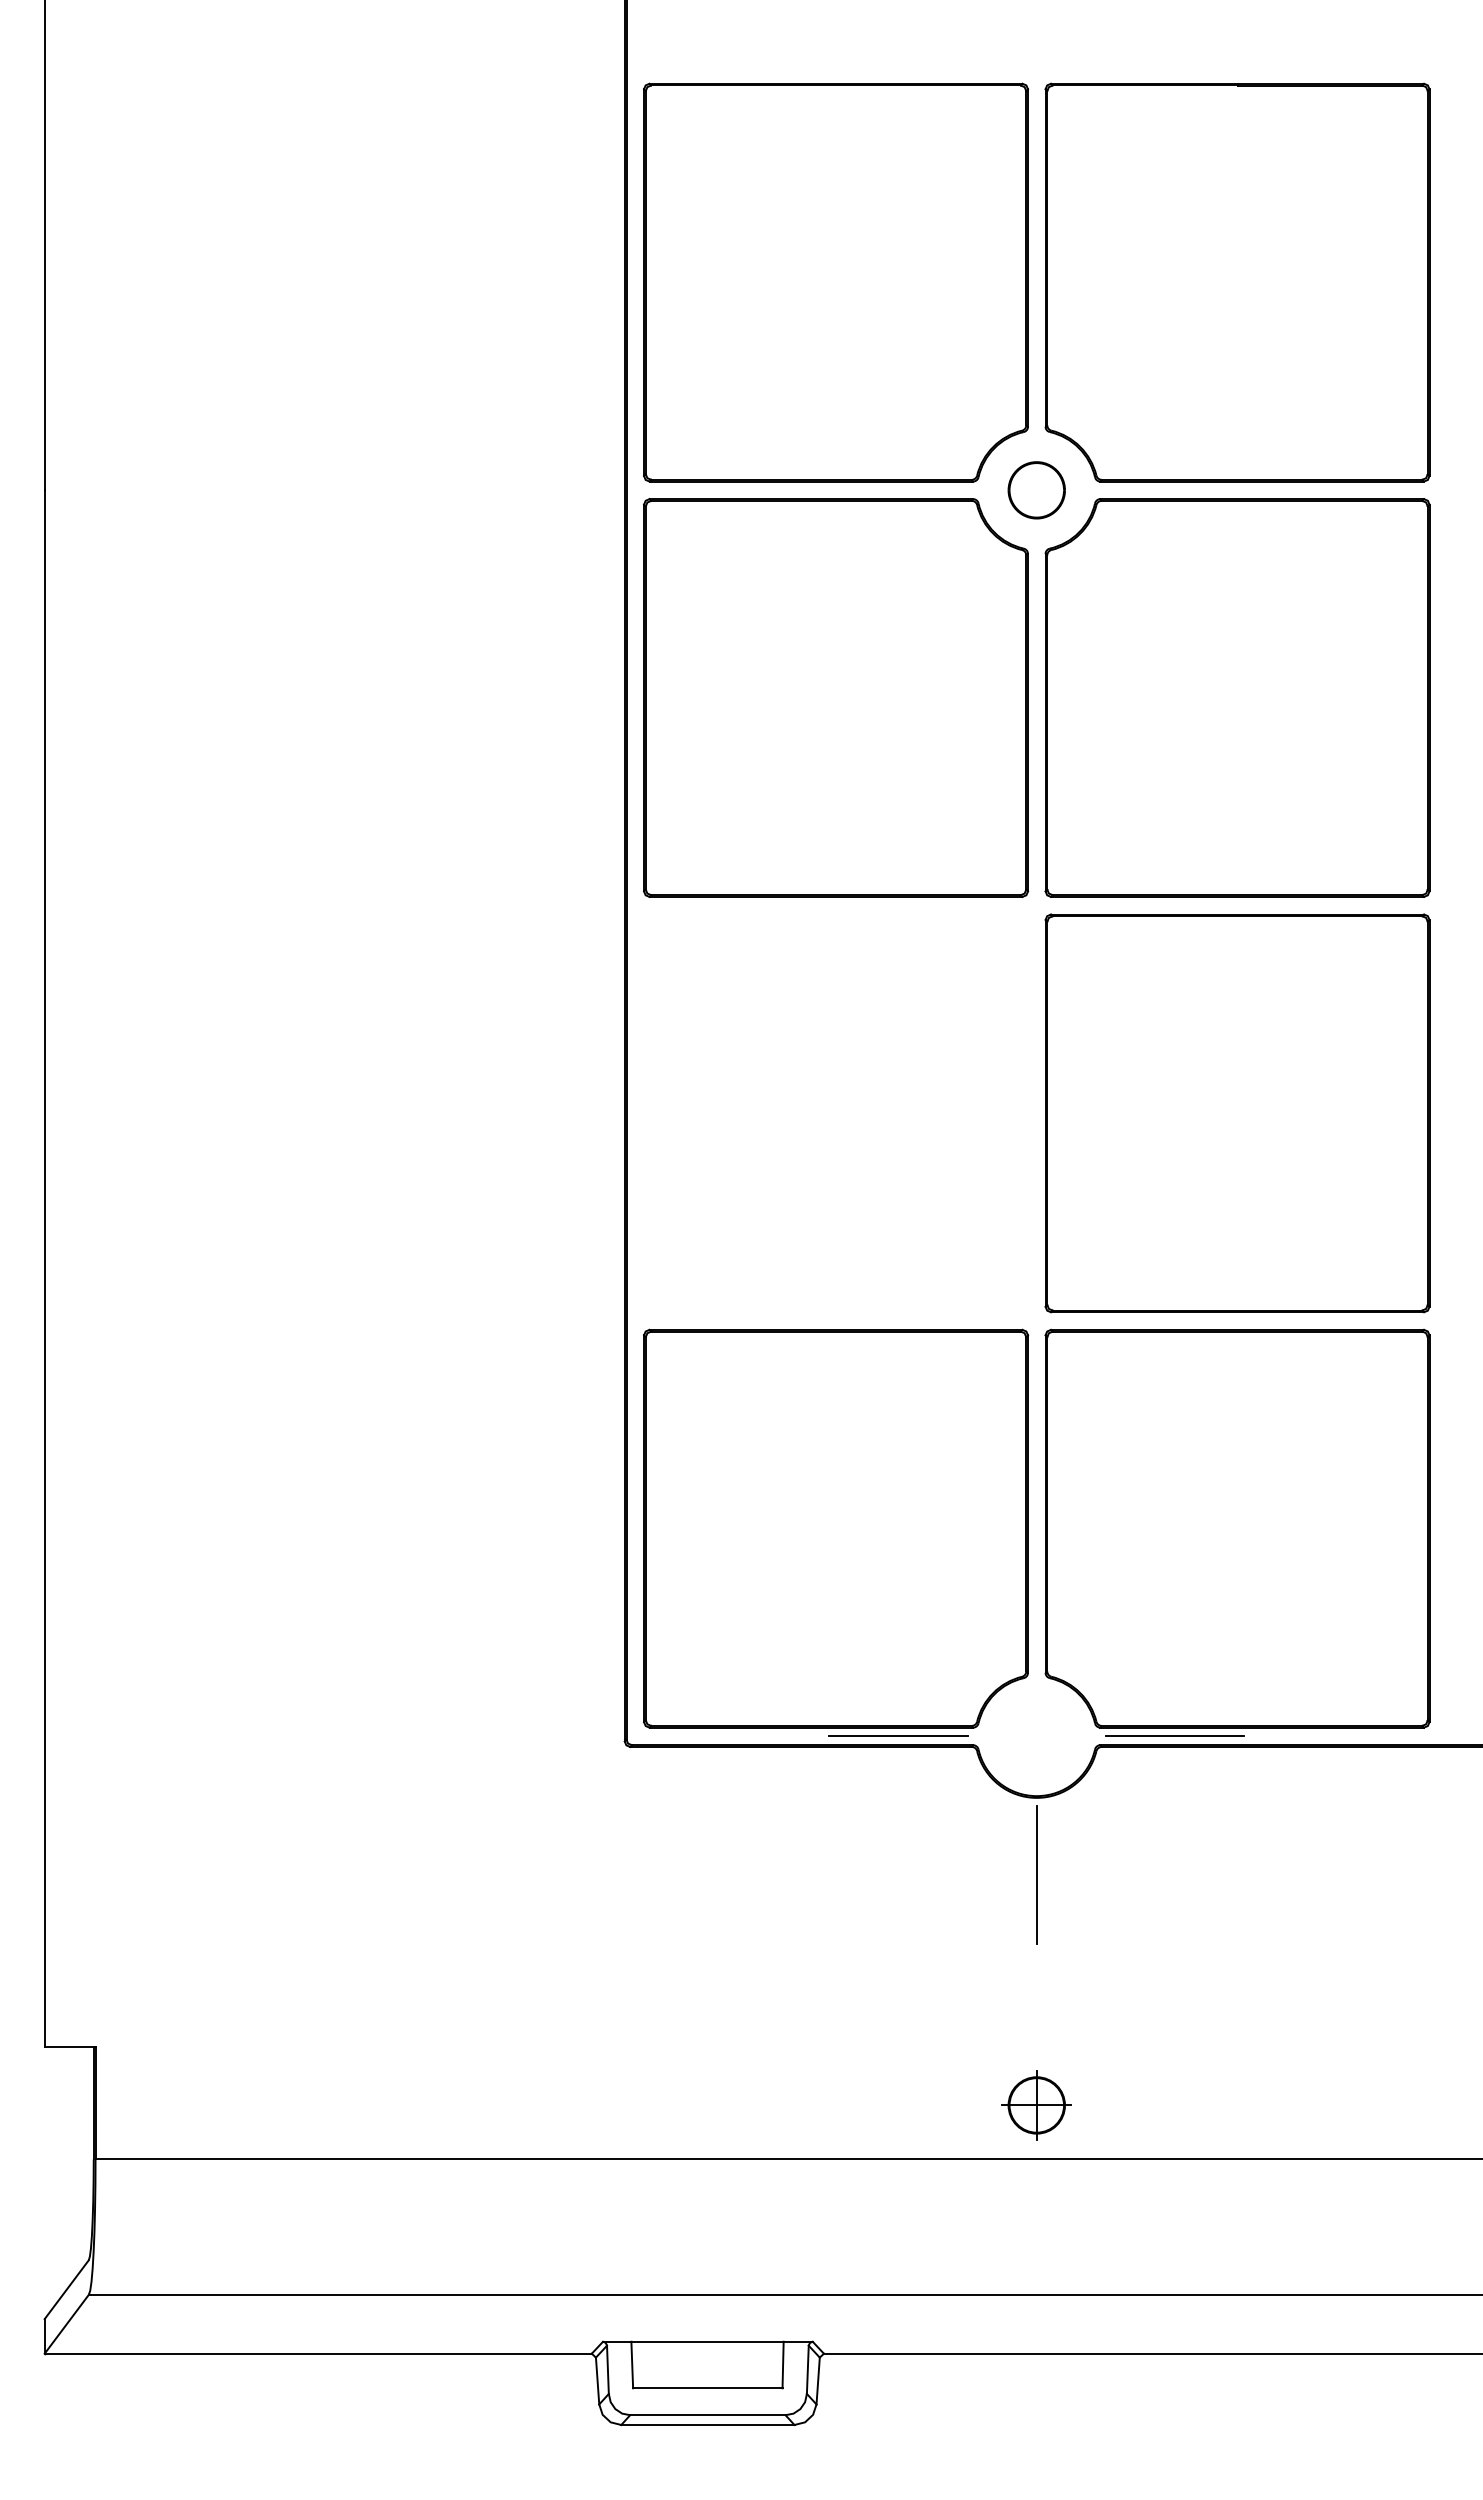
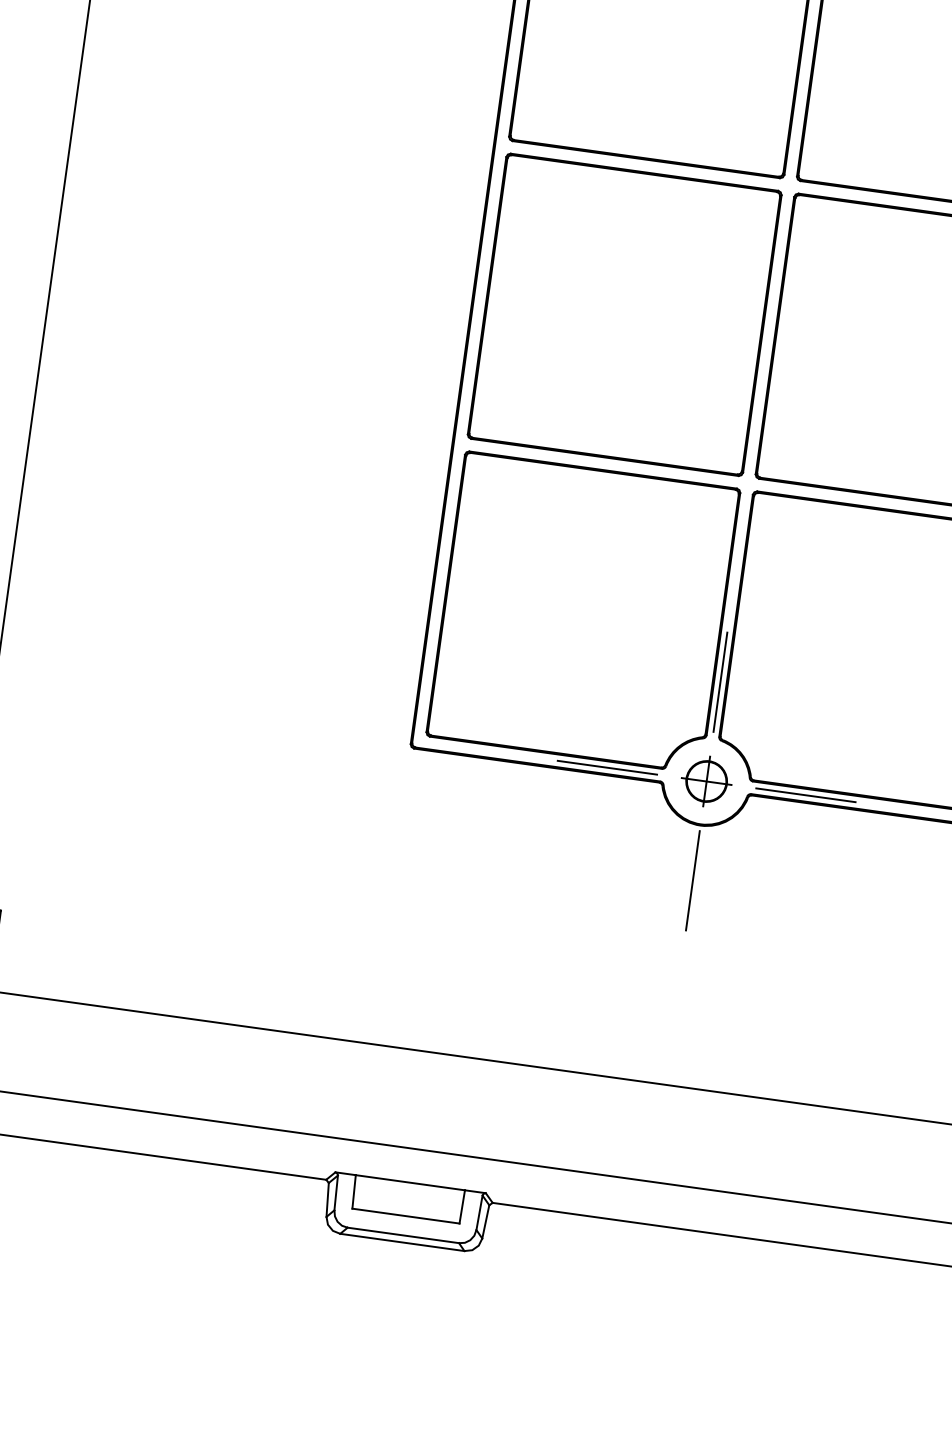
part: (836, 1113) -> (625, 314), added
line: (1036, 1597) -> (720, 681), added
part: (1036, 2105) -> (706, 781), moved

